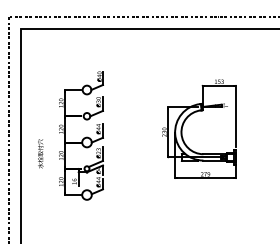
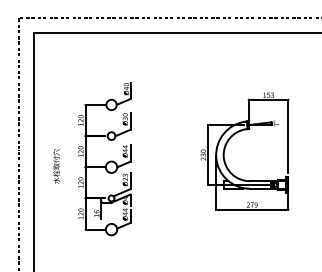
text: (40, 153) -> (56, 166), moved

